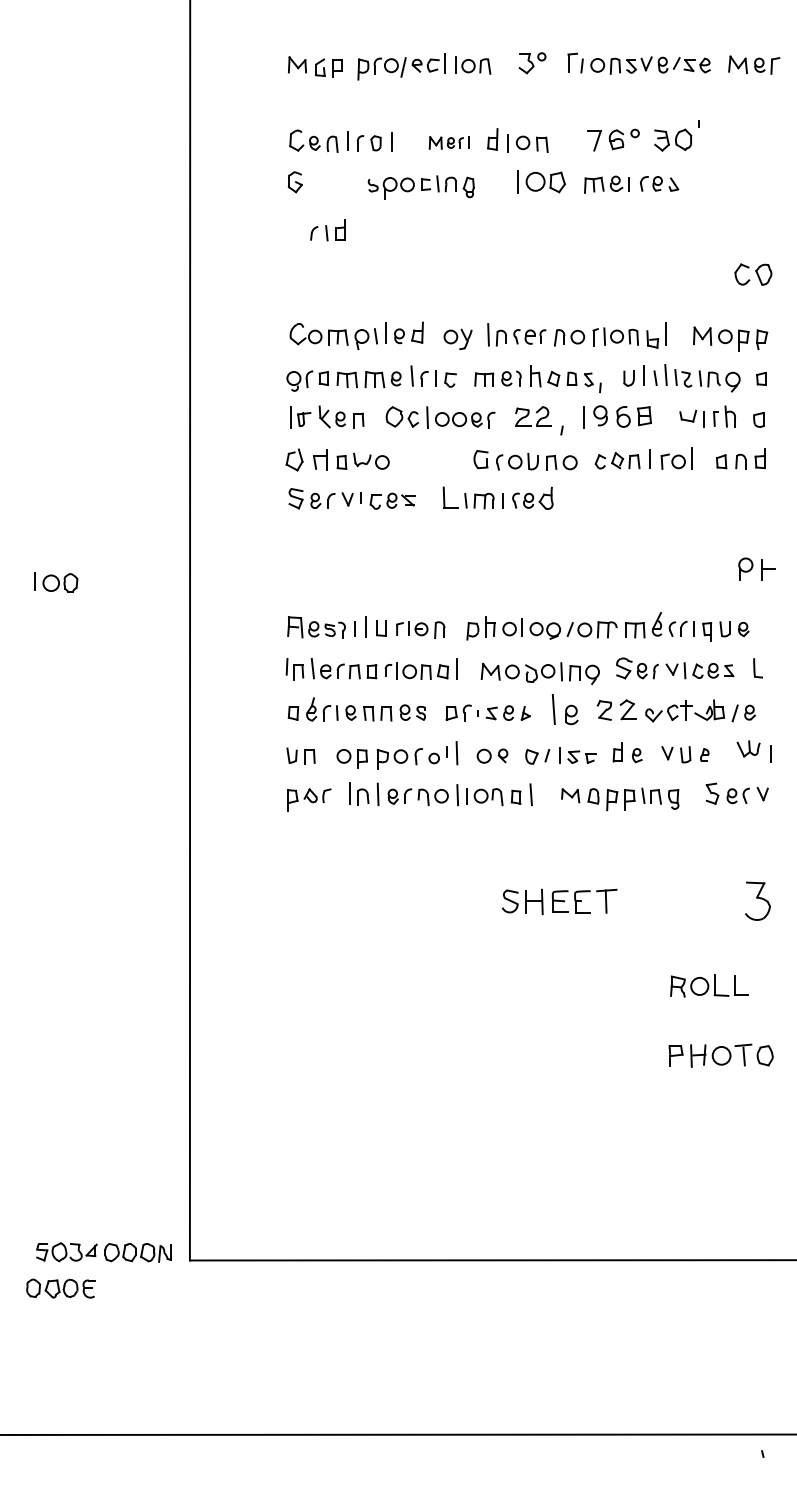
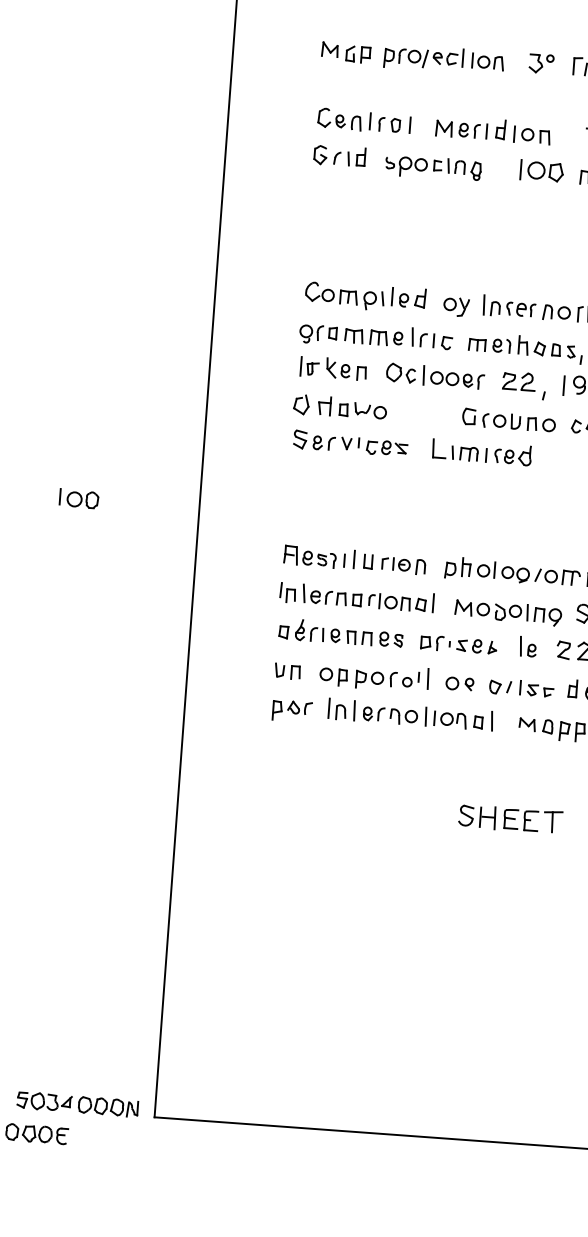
part: (448, 142) -> (460, 129), size x1.43
part: (327, 230) -> (349, 156), moved
part: (564, 709) -> (527, 646), size x0.71

